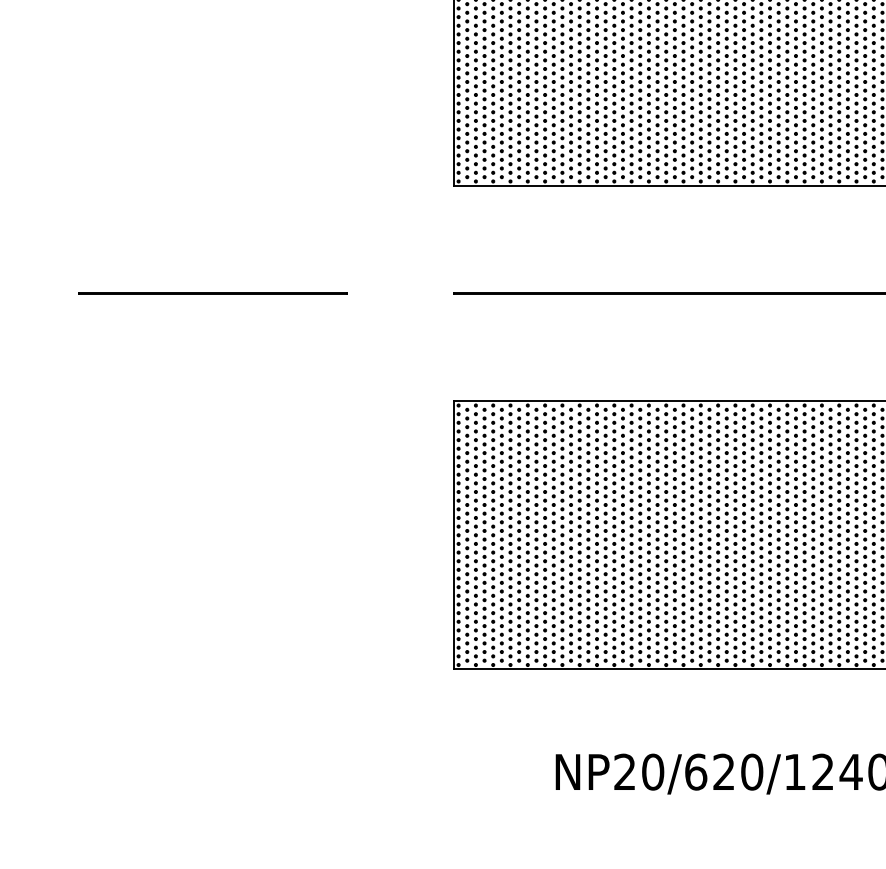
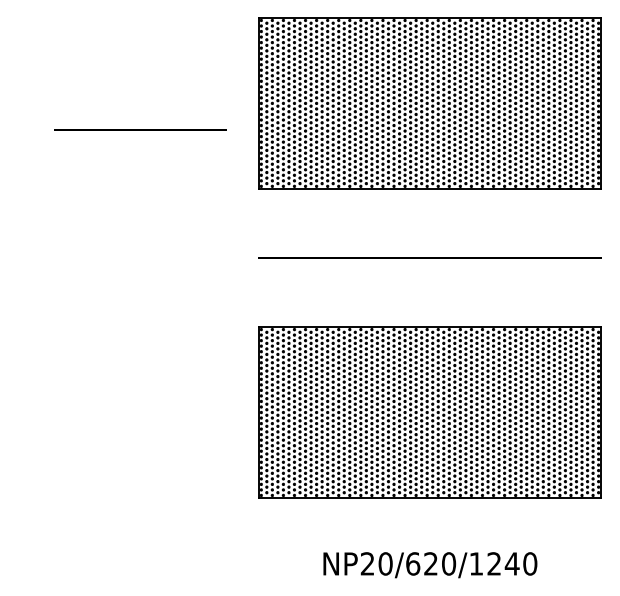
line: (213, 292) -> (140, 129), moved

